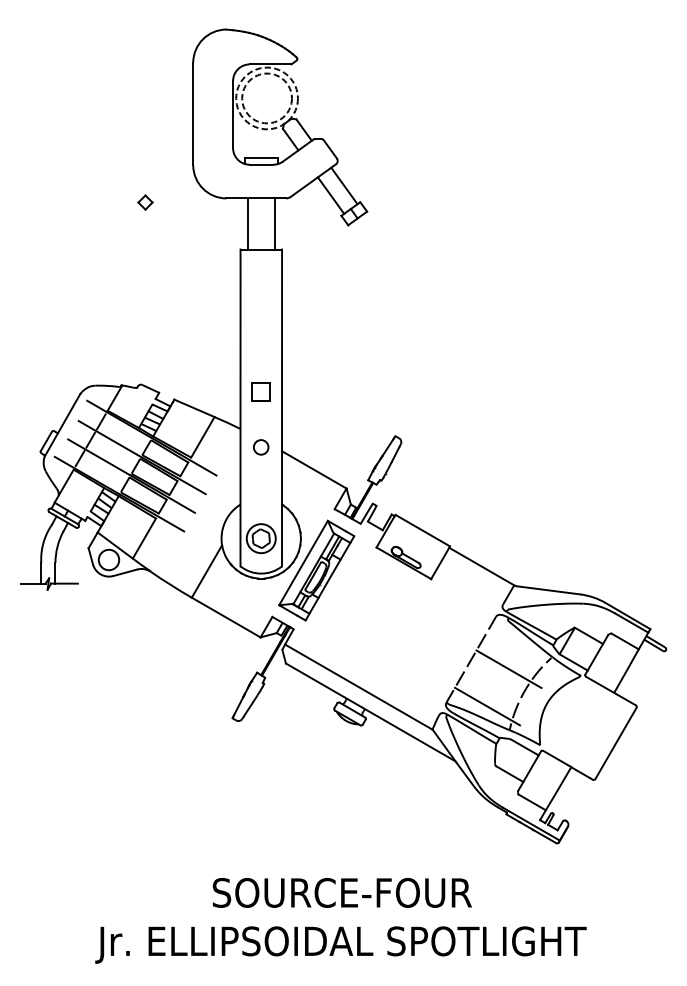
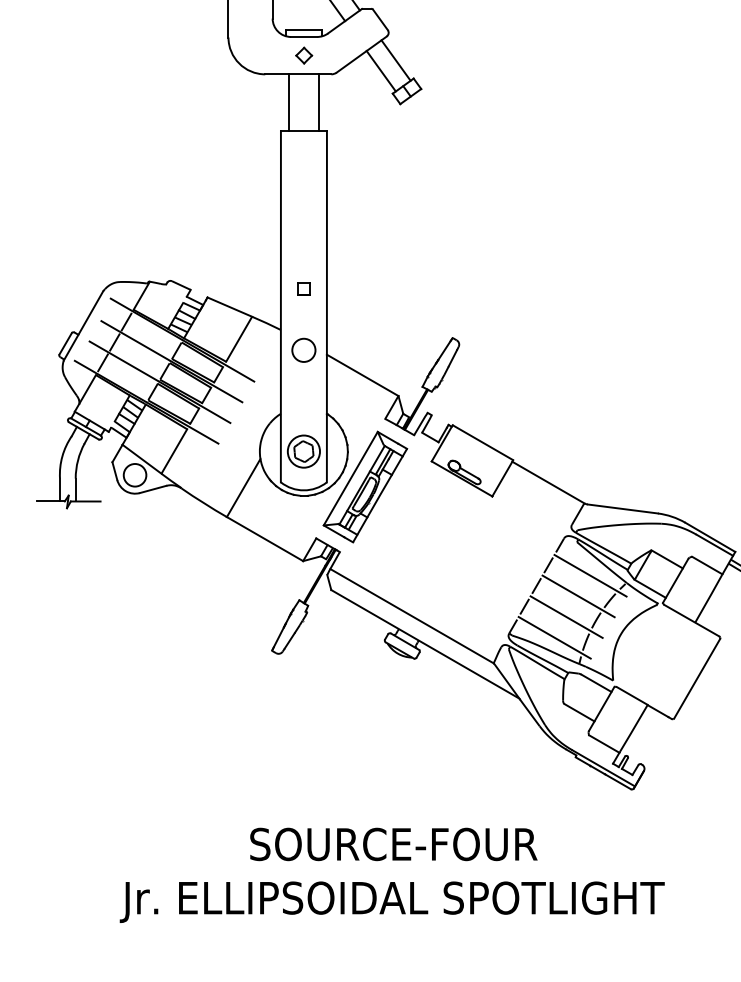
part: (145, 202) -> (304, 55), moved
part: (261, 391) -> (304, 288), size x0.62
circle: (260, 447) -> (303, 350), size x1.43
line: (519, 650) -> (590, 575), added
line: (497, 687) -> (565, 616), added

